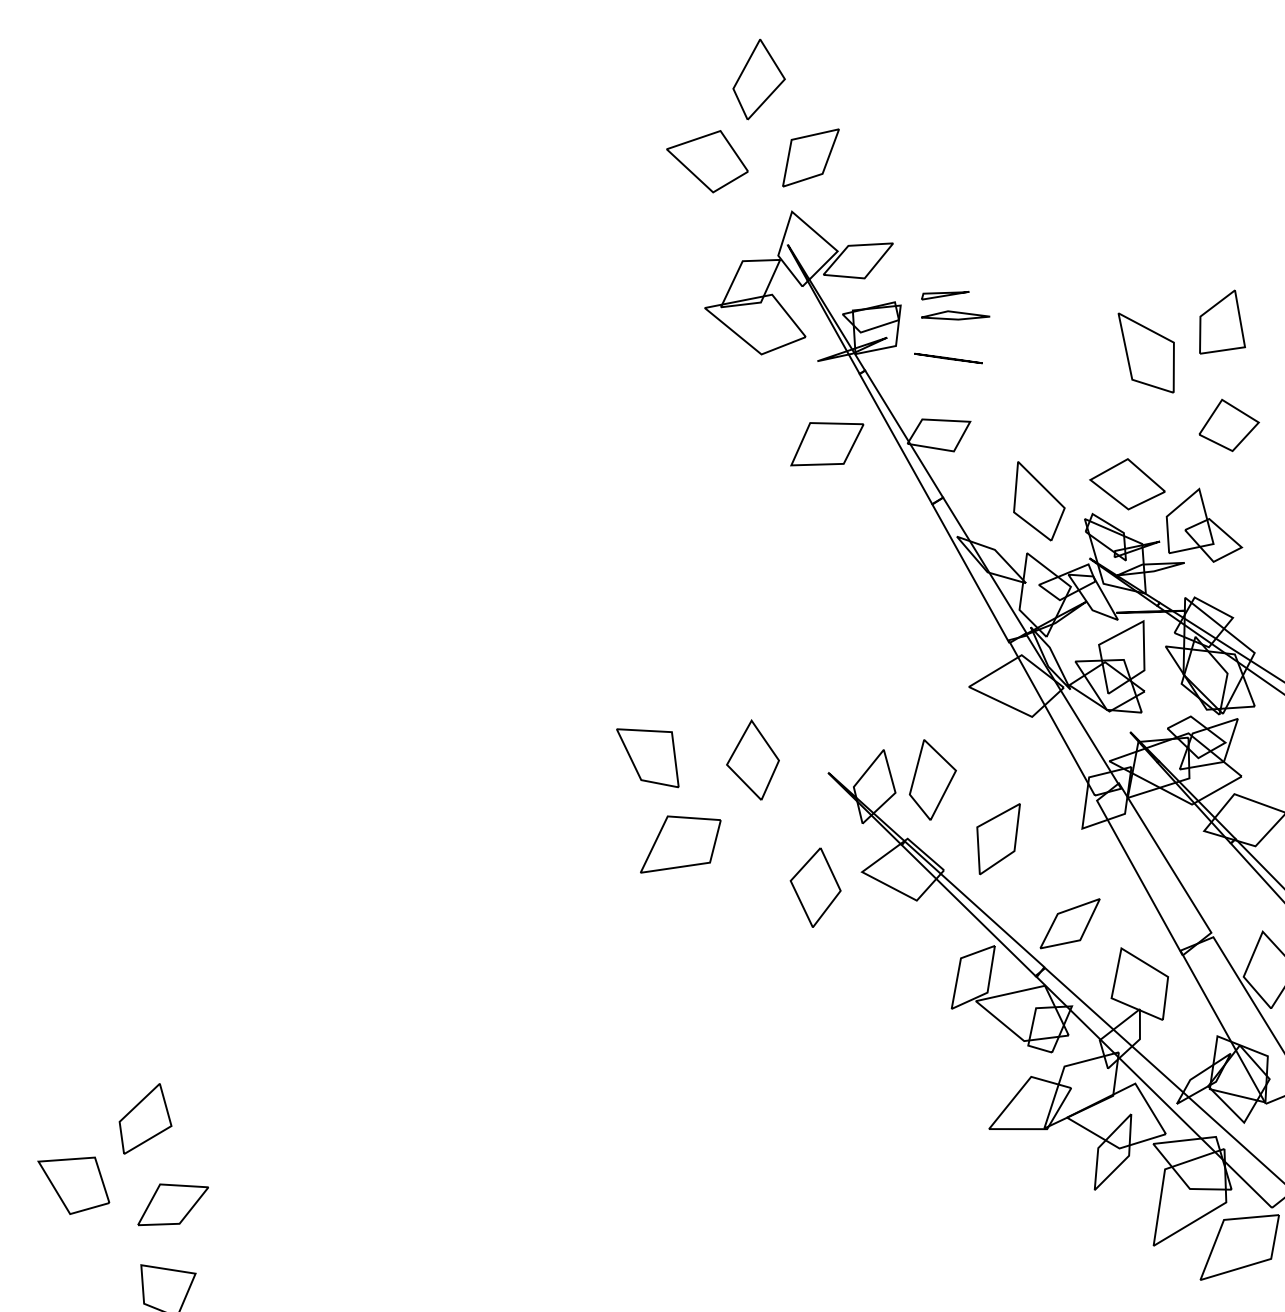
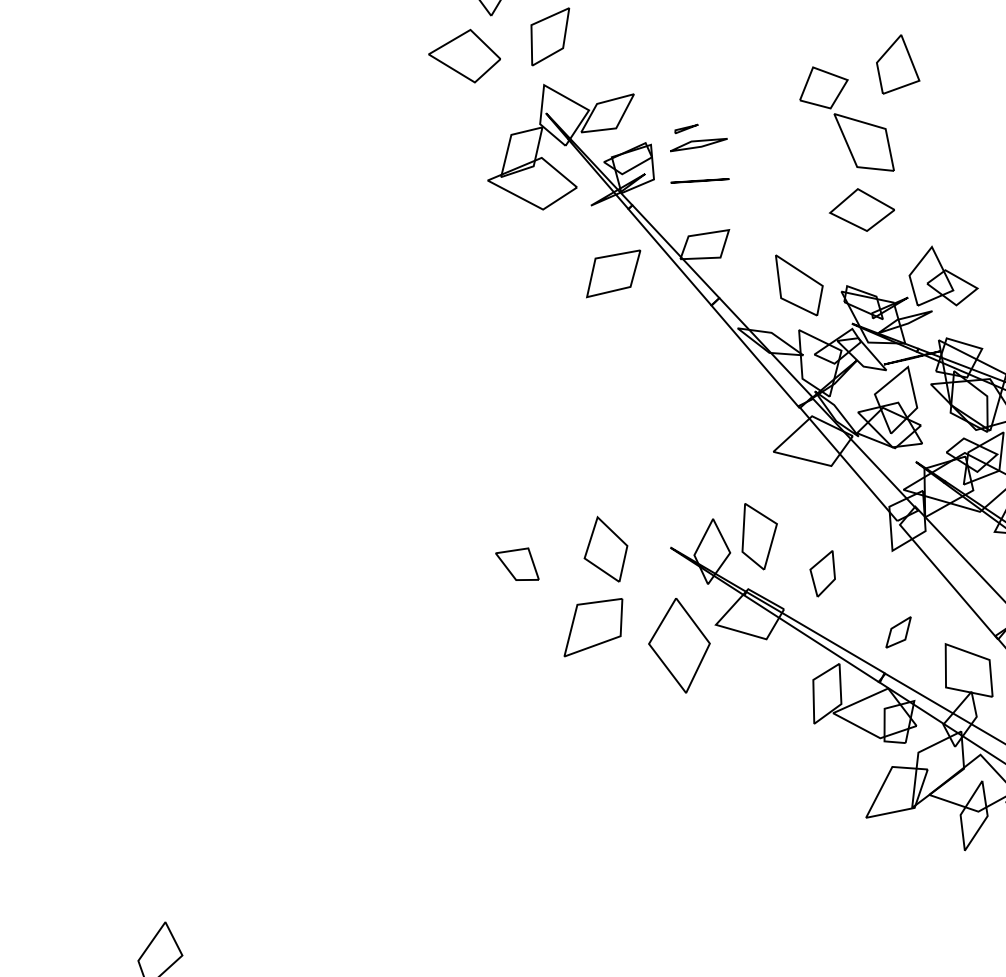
part: (945, 295) -> (686, 128), size x0.6
part: (1222, 321) -> (896, 63), moved
part: (1228, 424) -> (822, 86), moved
part: (1127, 484) -> (861, 210), moved
part: (647, 758) -> (517, 566), size x0.7
part: (998, 839) -> (824, 574), size x0.7
part: (680, 844) -> (592, 626), moved
part: (815, 887) -> (679, 645), size x1.4
part: (1069, 923) -> (898, 632), size x0.6

